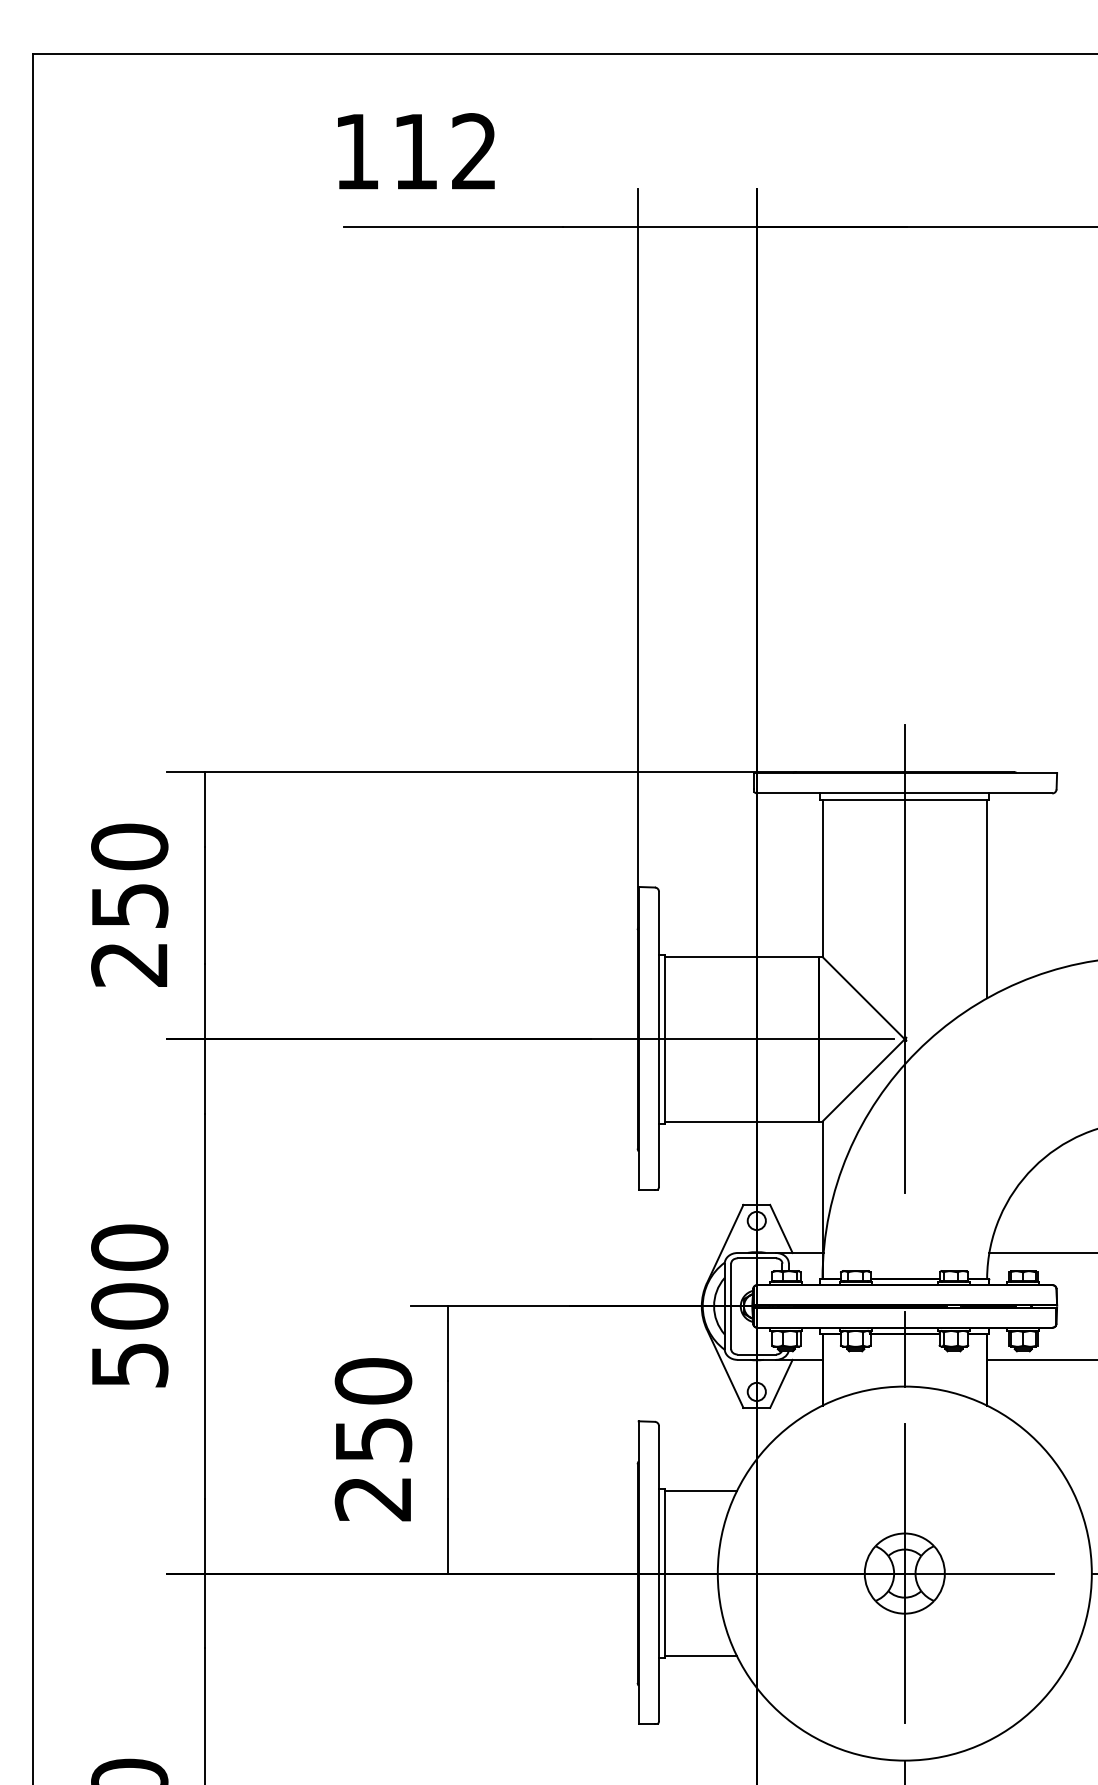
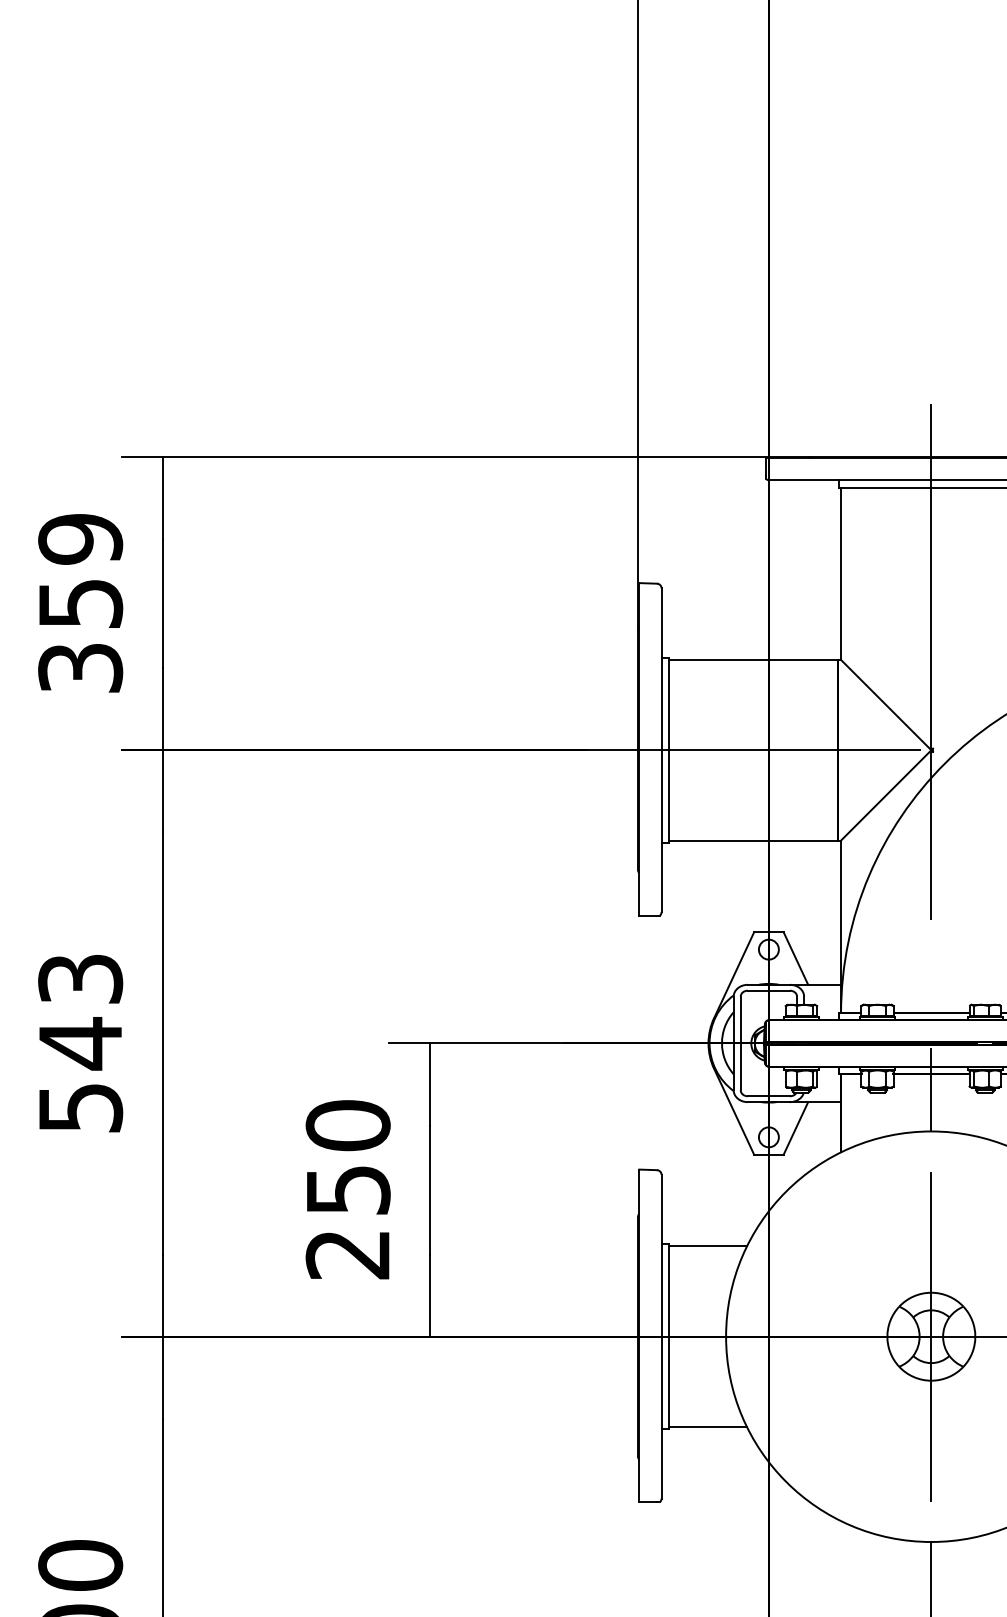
text: (129, 904) -> (80, 602), 250 -> 359
text: (129, 1277) -> (80, 1011), 500 -> 543

